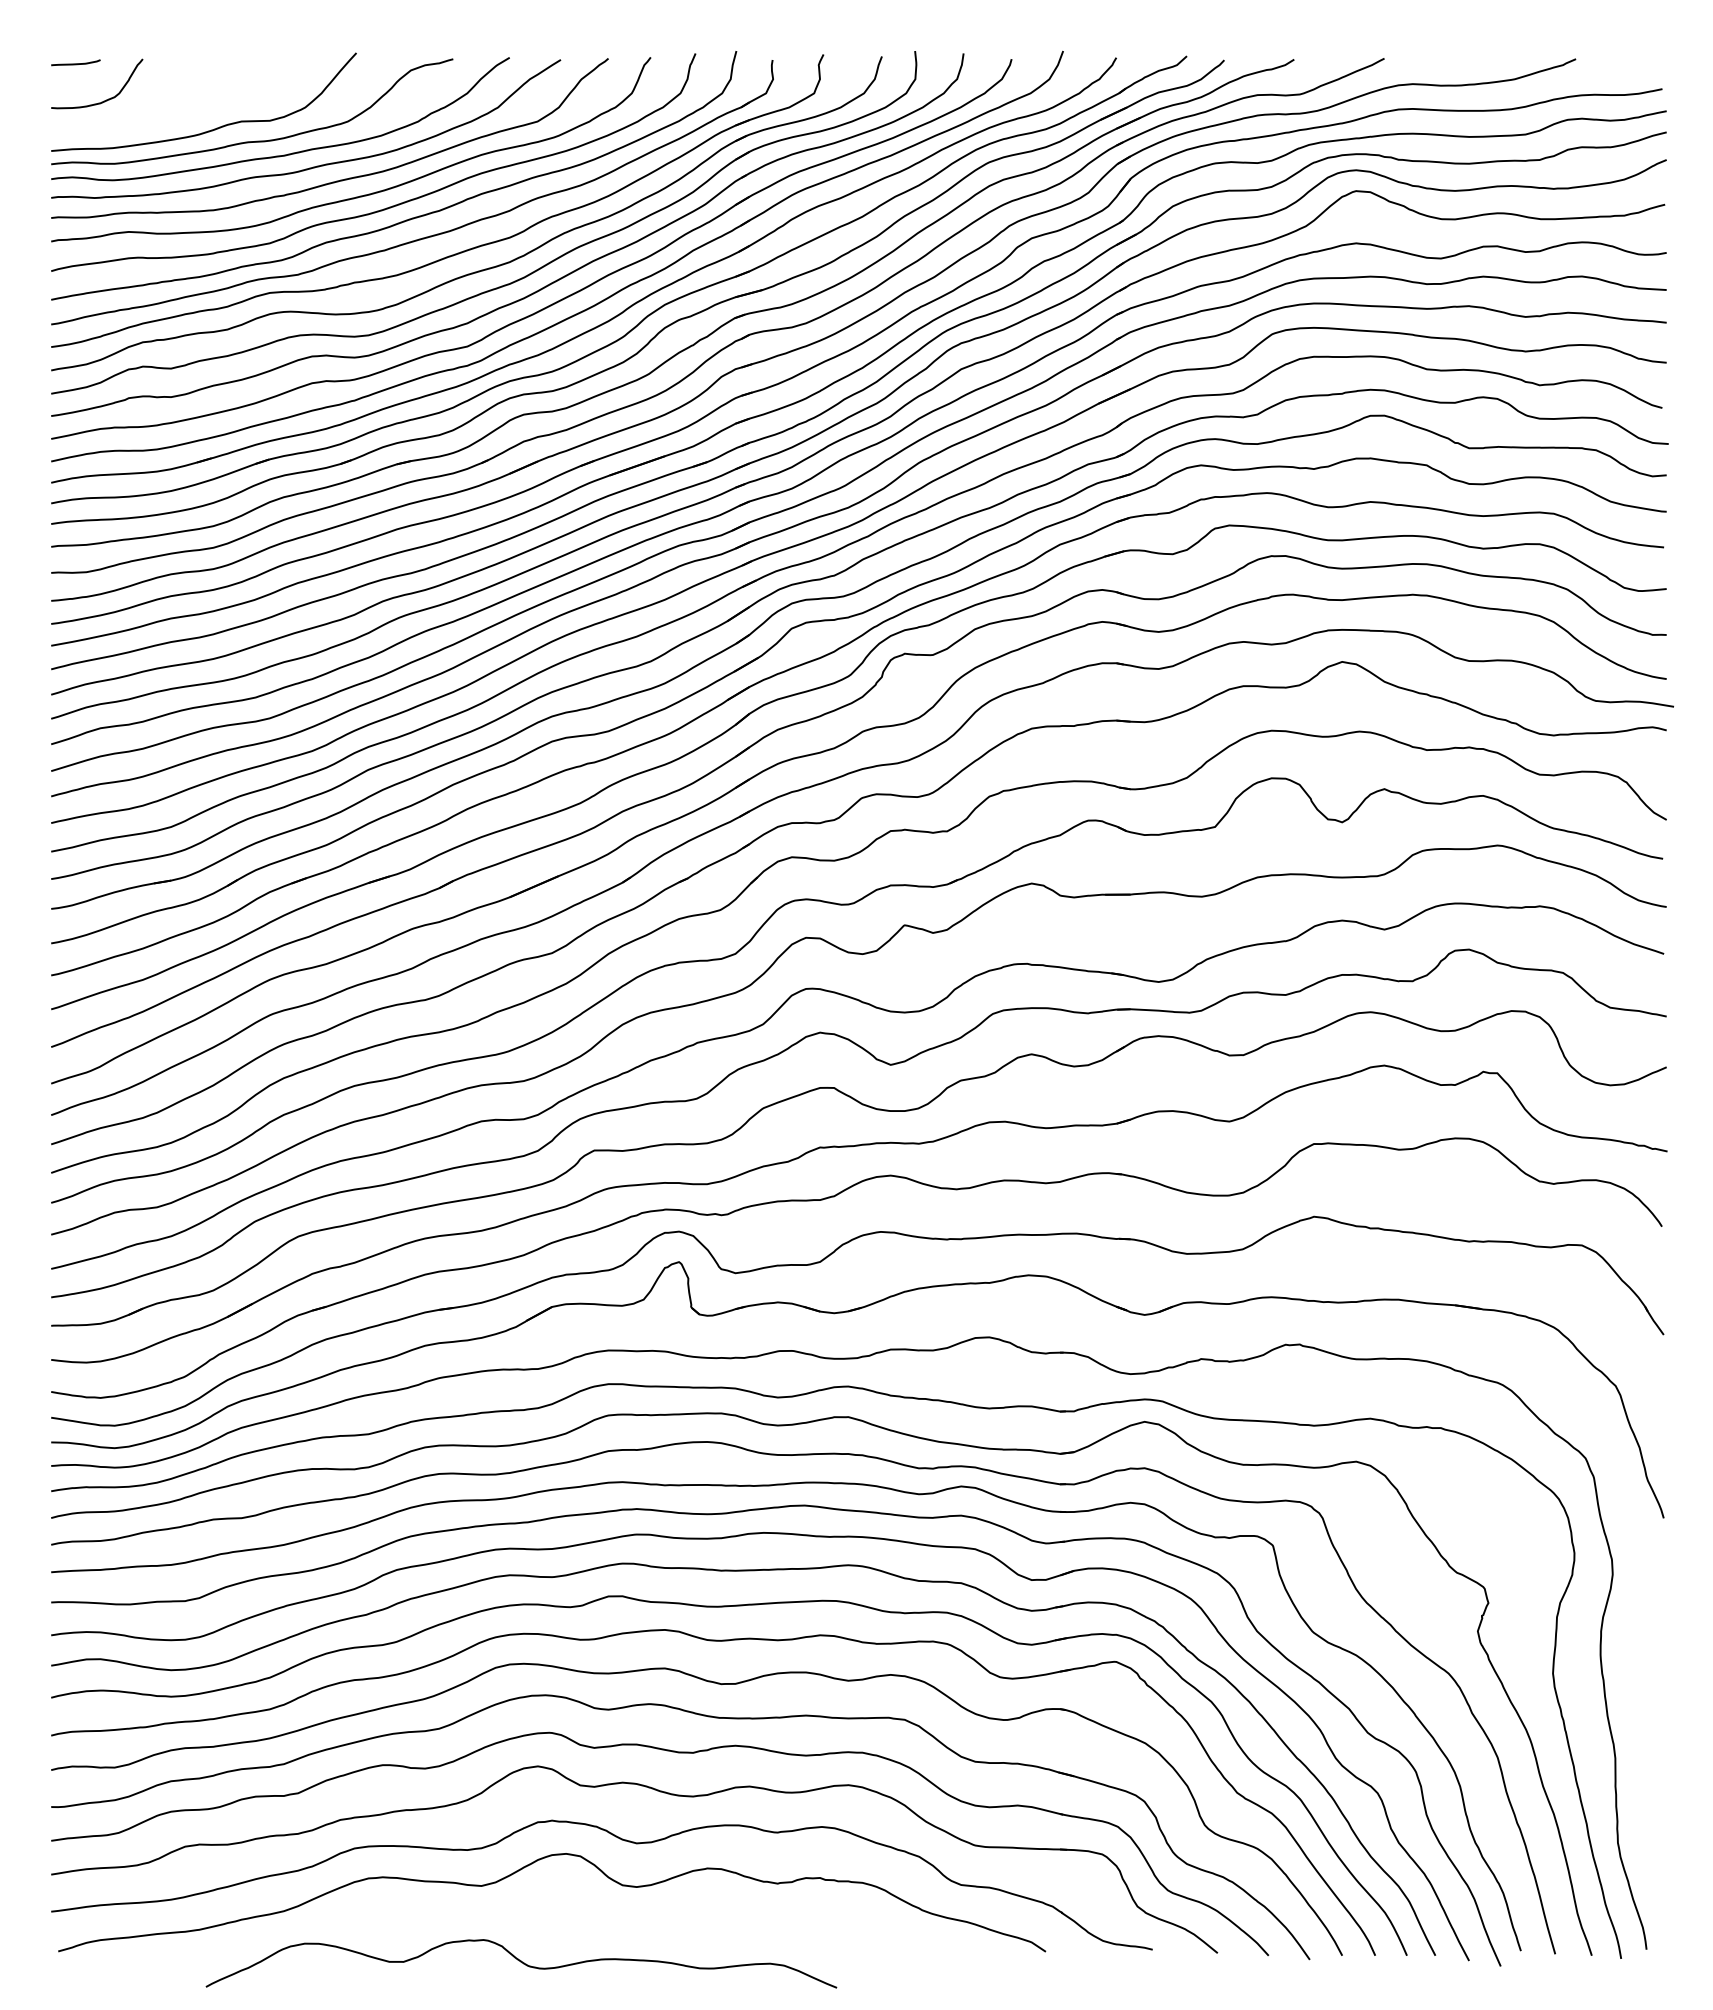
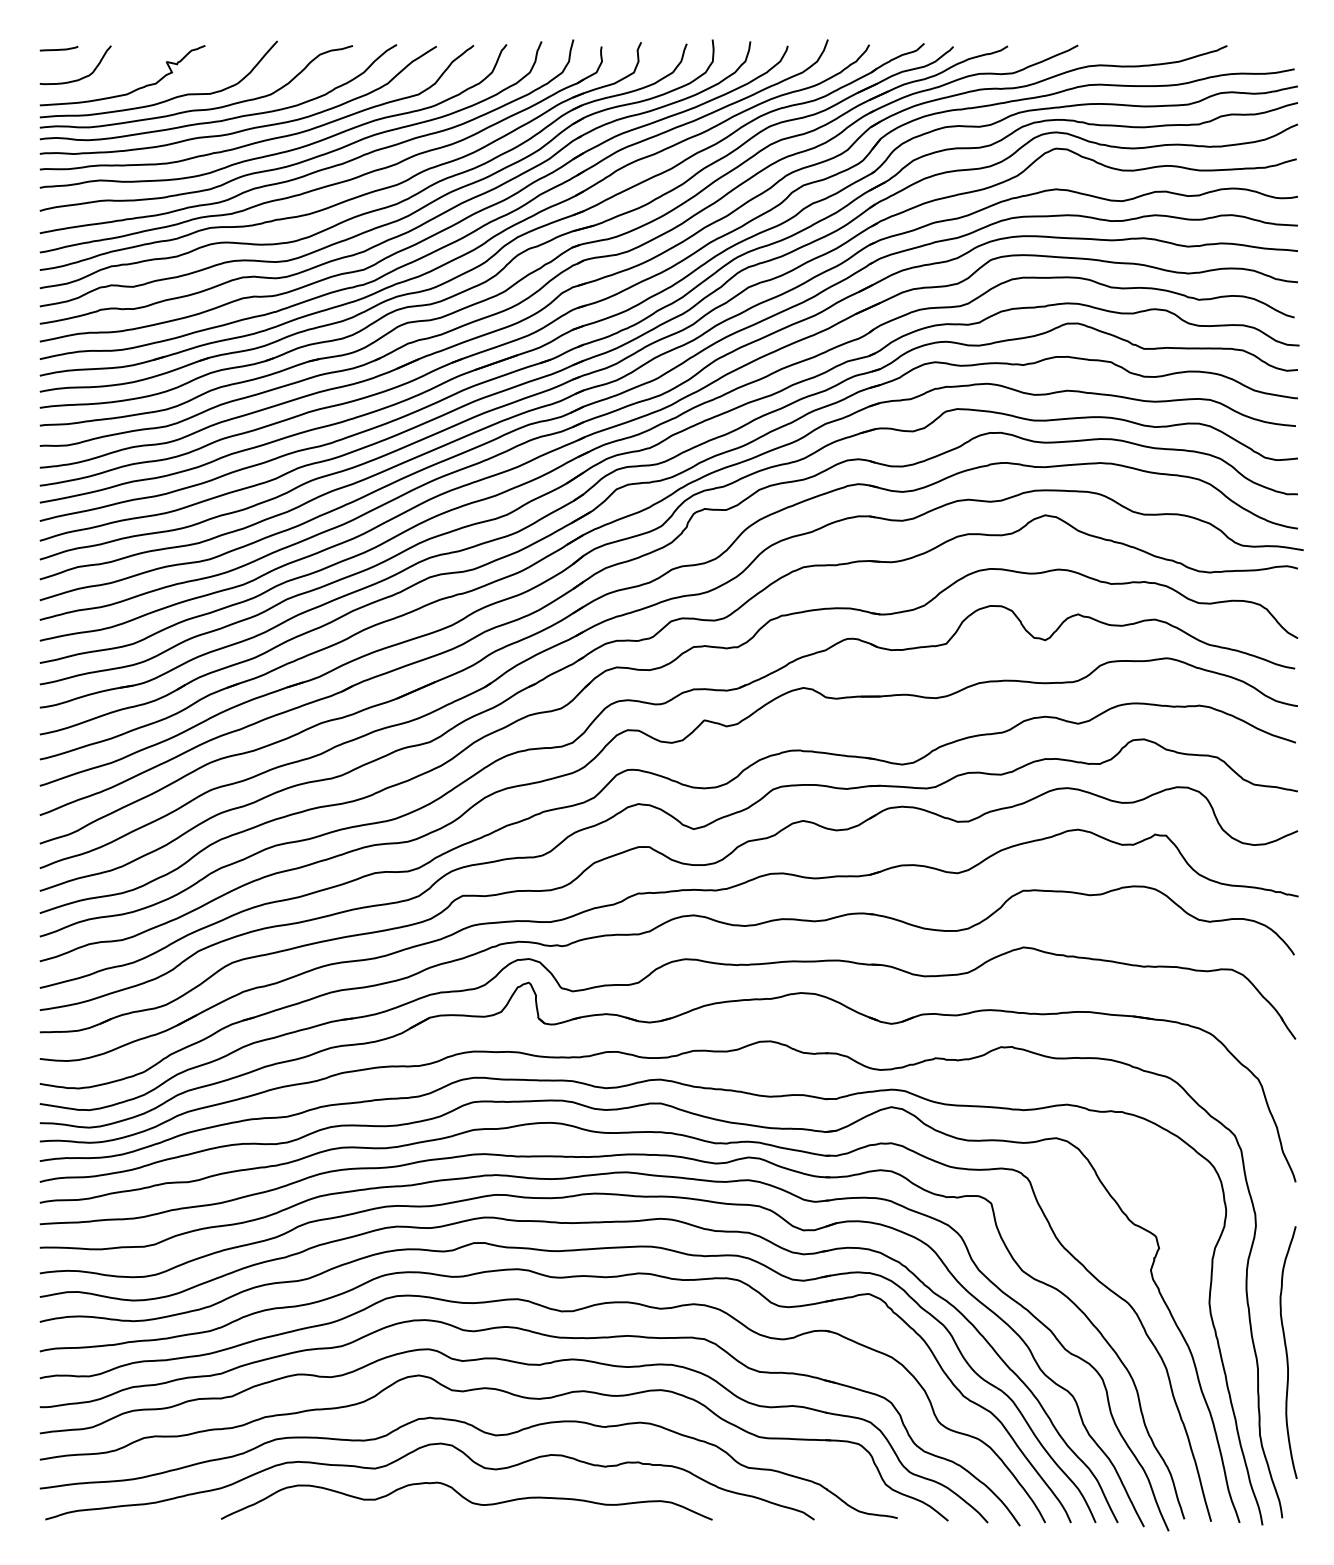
curve: (164, 119) -> (128, 92), added
curve: (1652, 1736) -> (1286, 1352), added
curve: (521, 1962) -> (466, 1500), moved

